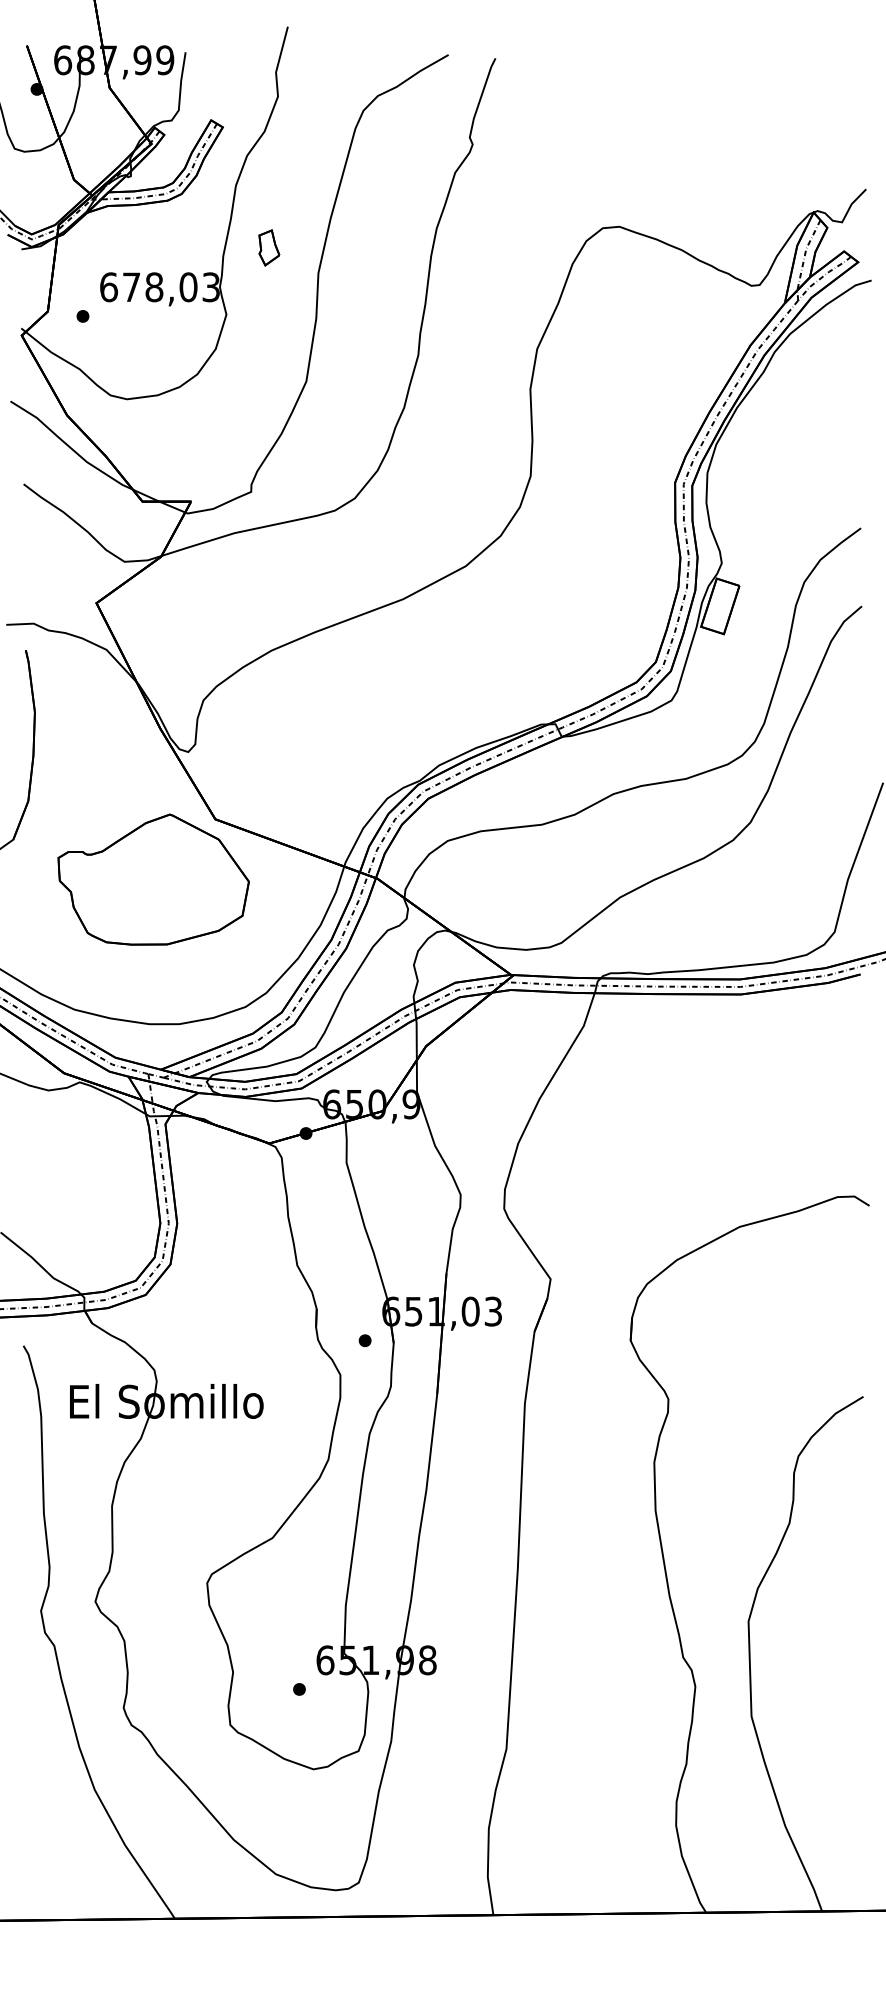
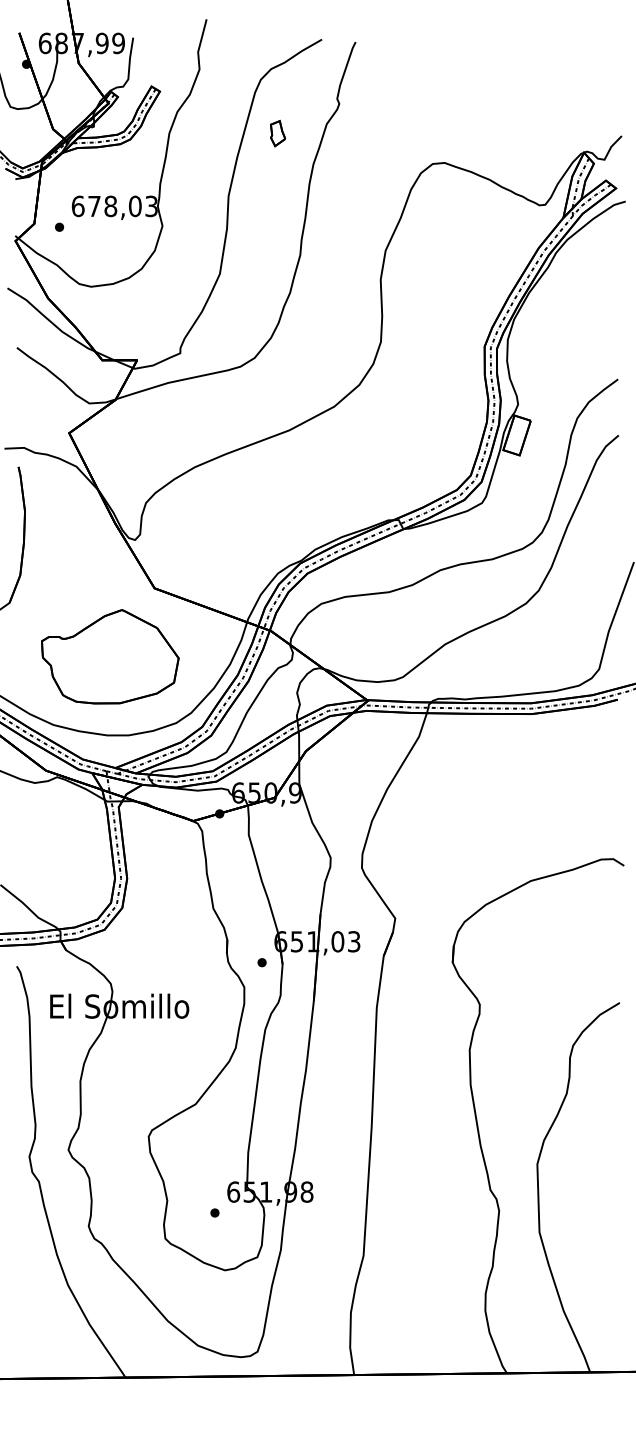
part: (269, 247) -> (278, 133), moved
part: (153, 879) -> (110, 656), moved

